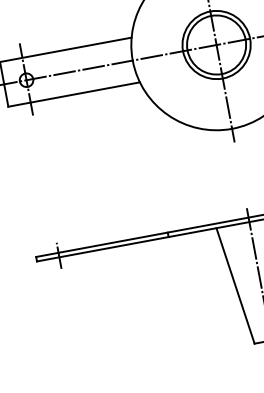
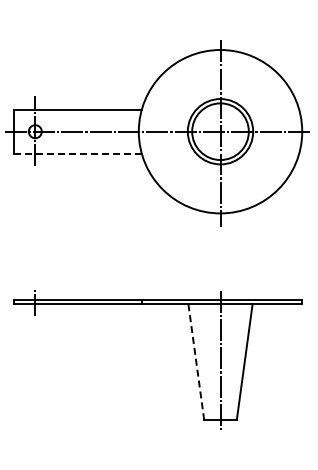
line: (74, 94) -> (77, 153), solid -> dashed
line: (235, 286) -> (196, 362), solid -> dashed

